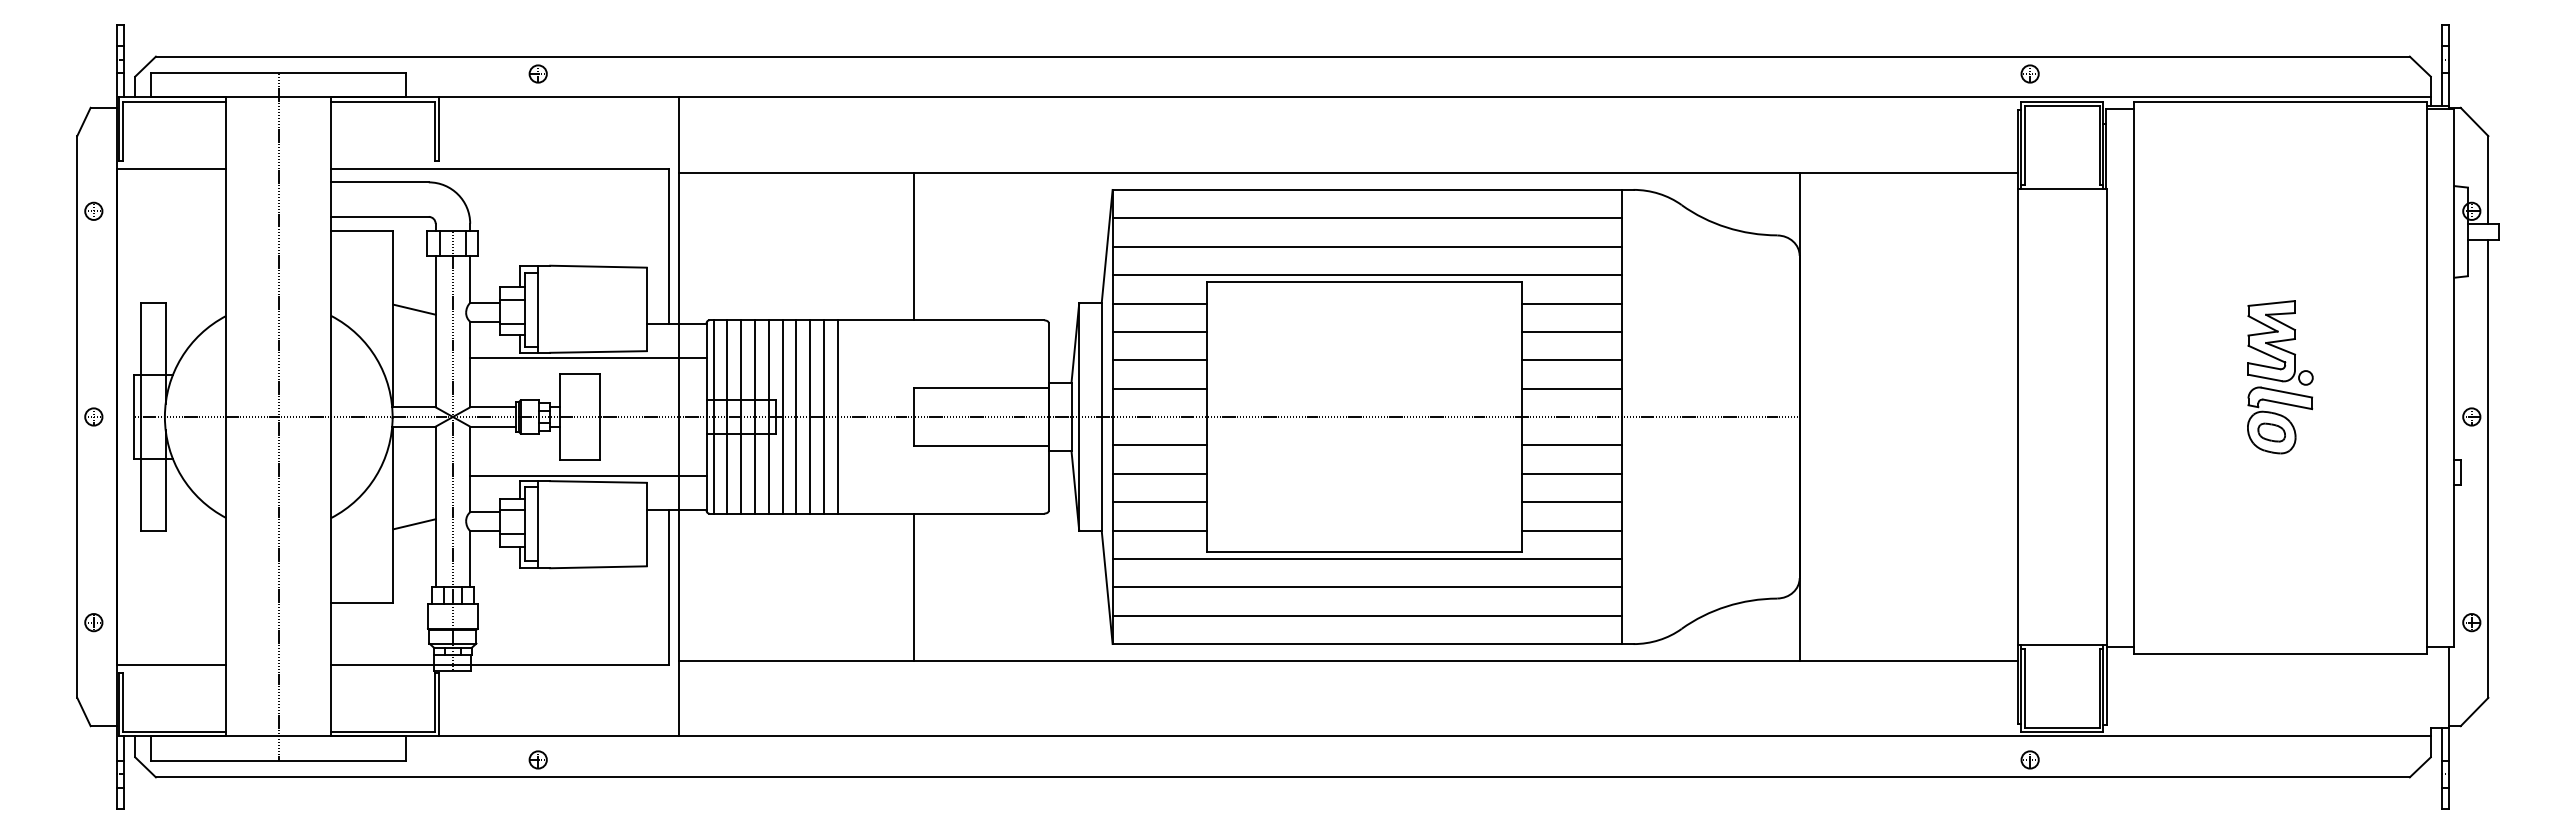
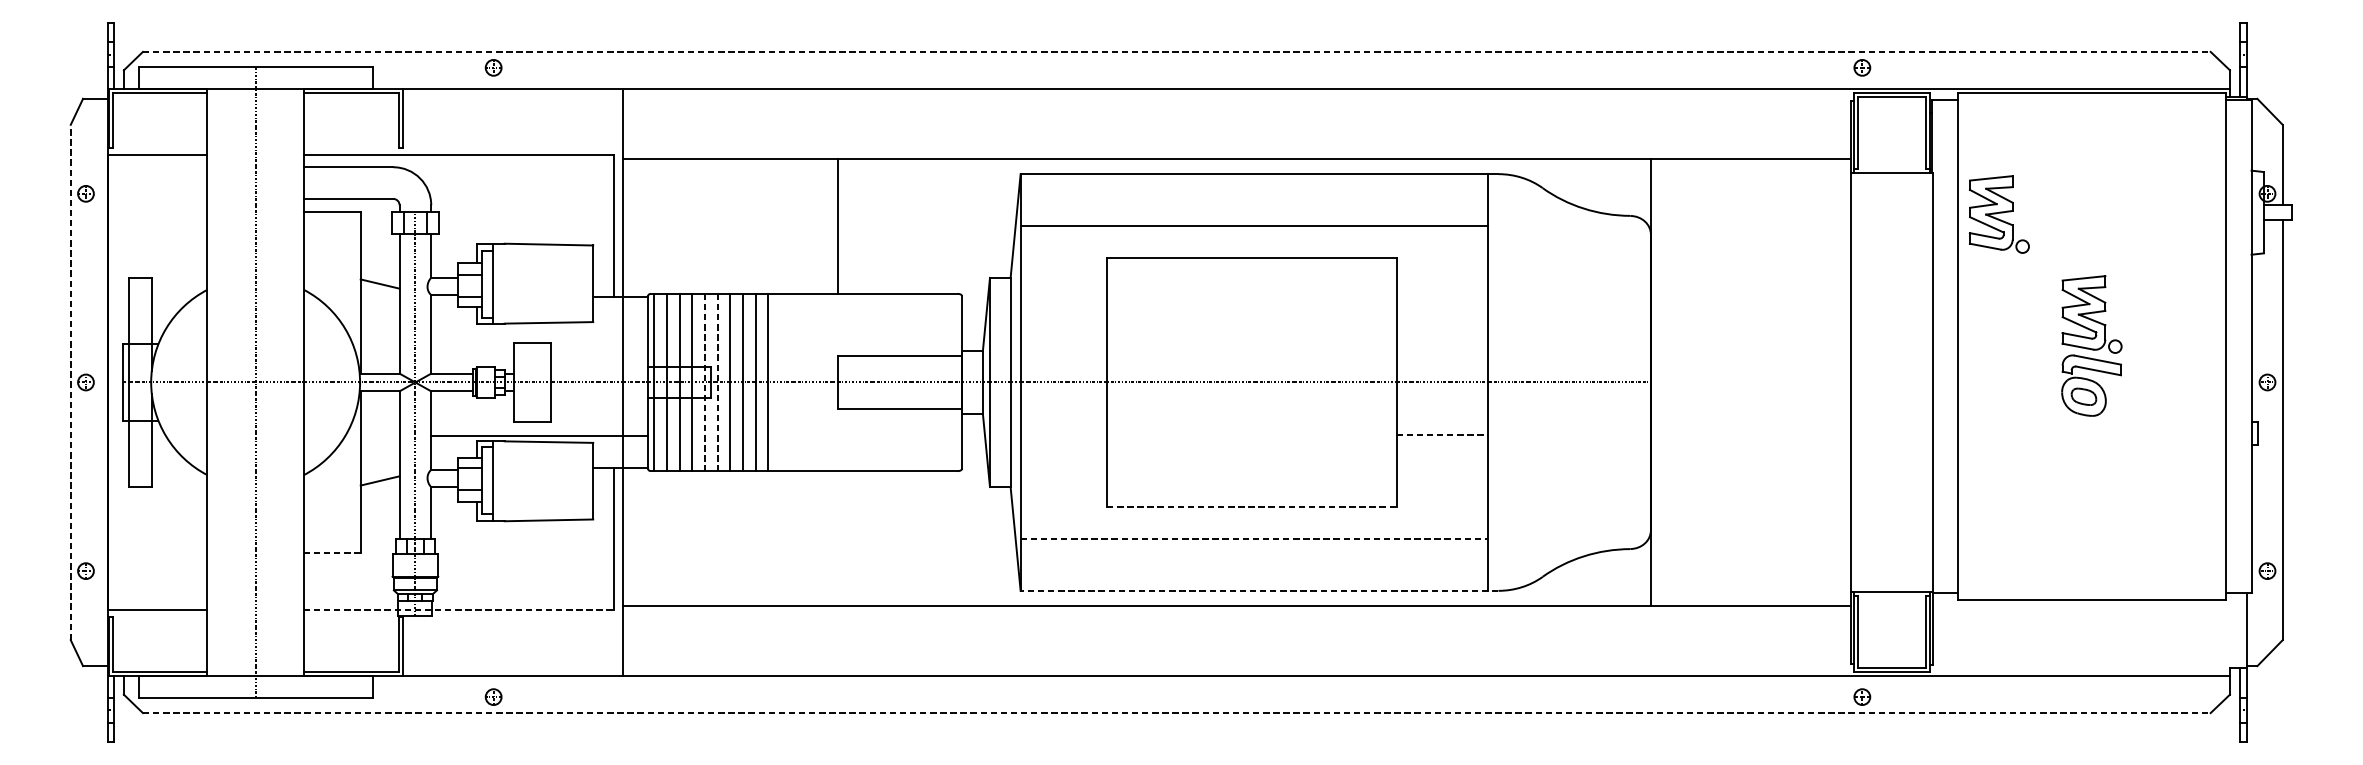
line: (1282, 56) -> (1176, 51), solid -> dashed
line: (1367, 218) -> (1254, 200), removed
part: (2179, 233) -> (1999, 214), added
line: (1367, 275) -> (1254, 252), removed
line: (1159, 303) -> (1063, 278), removed
line: (1572, 303) -> (1442, 278), removed
line: (1159, 331) -> (1063, 304), removed
line: (1572, 331) -> (1442, 304), removed
line: (588, 358) -> (539, 328), removed
line: (1159, 360) -> (1063, 330), removed
line: (1572, 360) -> (1442, 330), removed
line: (1159, 388) -> (1063, 356), removed
line: (1572, 388) -> (1442, 356), removed
line: (77, 417) -> (70, 382), solid -> dashed
line: (768, 417) -> (704, 382), solid -> dashed
line: (782, 417) -> (717, 382), solid -> dashed
line: (1159, 445) -> (1063, 408), removed
line: (1572, 445) -> (1442, 408), removed
line: (1159, 473) -> (1063, 434), removed
line: (1572, 473) -> (1442, 434), solid -> dashed
line: (1159, 502) -> (1063, 460), removed
line: (1572, 502) -> (1442, 460), removed
line: (1159, 530) -> (1063, 486), removed
line: (1572, 530) -> (1442, 486), removed
line: (1364, 552) -> (1251, 506), solid -> dashed
line: (1367, 558) -> (1254, 512), removed
line: (913, 586) -> (837, 537), removed
line: (1367, 587) -> (1254, 538), solid -> dashed
line: (362, 603) -> (332, 553), solid -> dashed
line: (1367, 615) -> (1254, 564), removed
line: (1372, 644) -> (1259, 591), solid -> dashed
line: (500, 665) -> (459, 610), solid -> dashed
line: (1282, 777) -> (1176, 713), solid -> dashed

